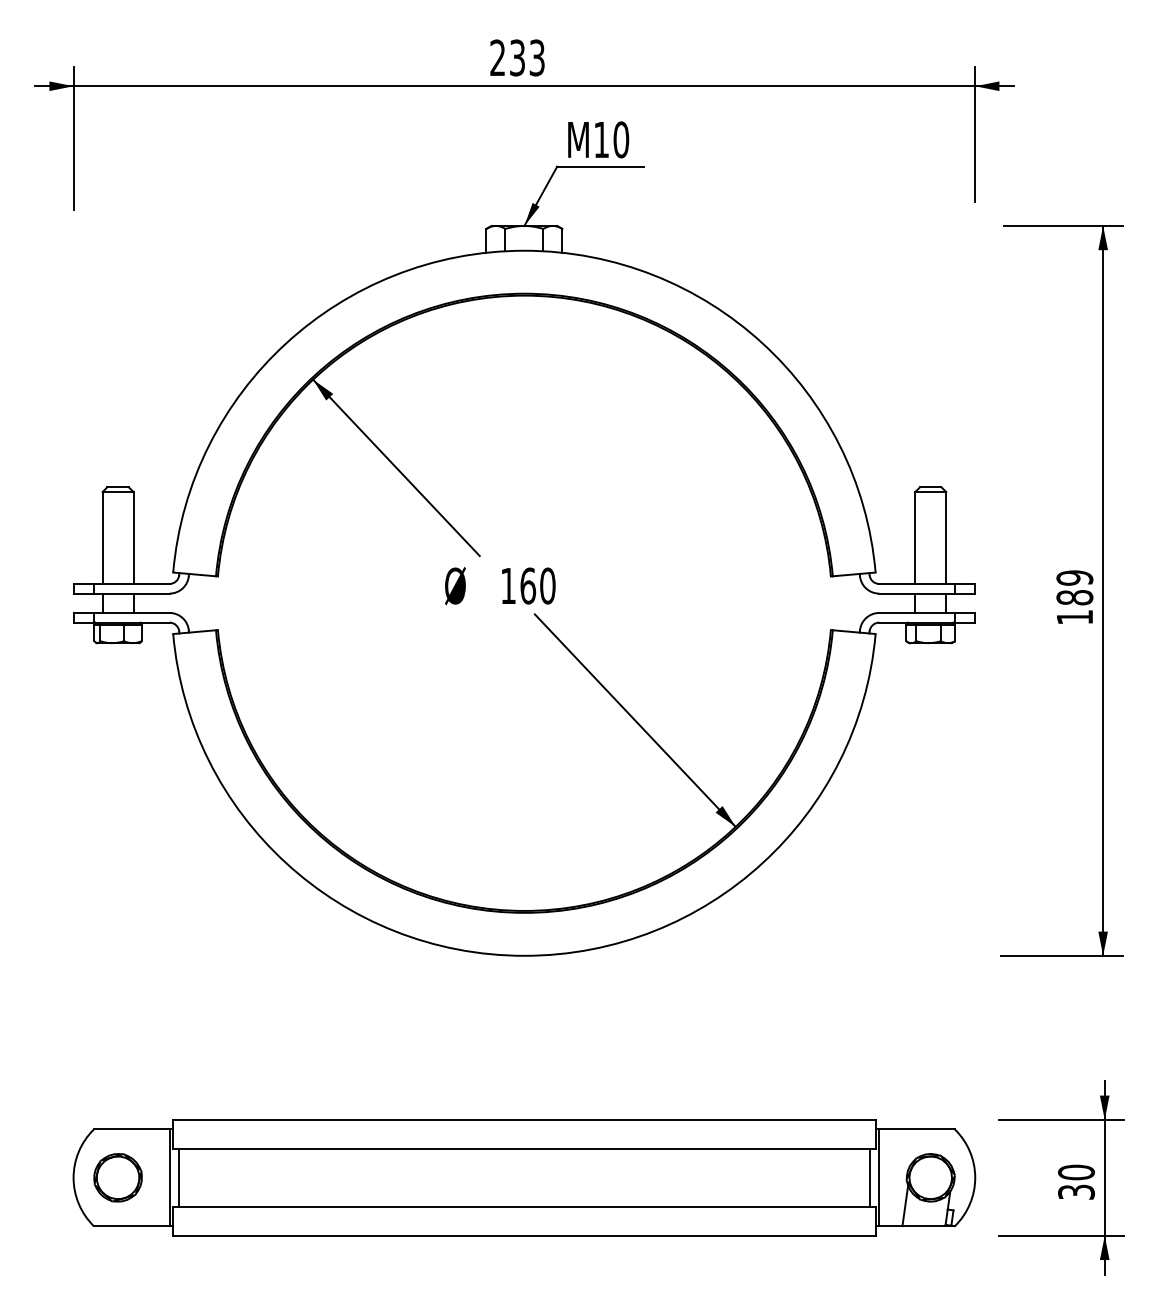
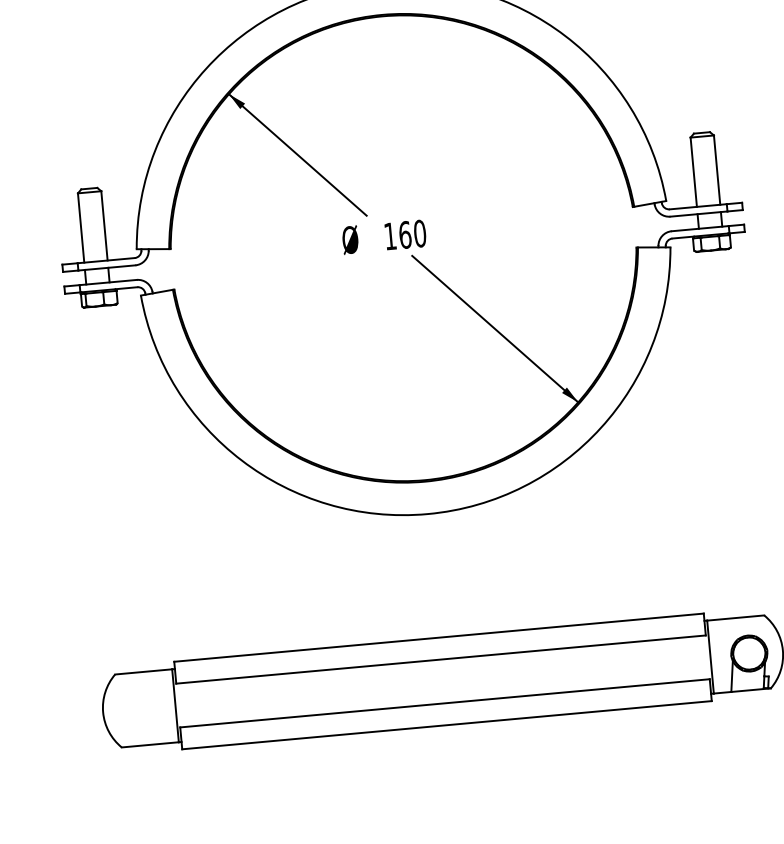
part: (117, 1177) -> (136, 709), removed
line: (179, 1177) -> (182, 704), removed
line: (869, 1177) -> (703, 657), removed

